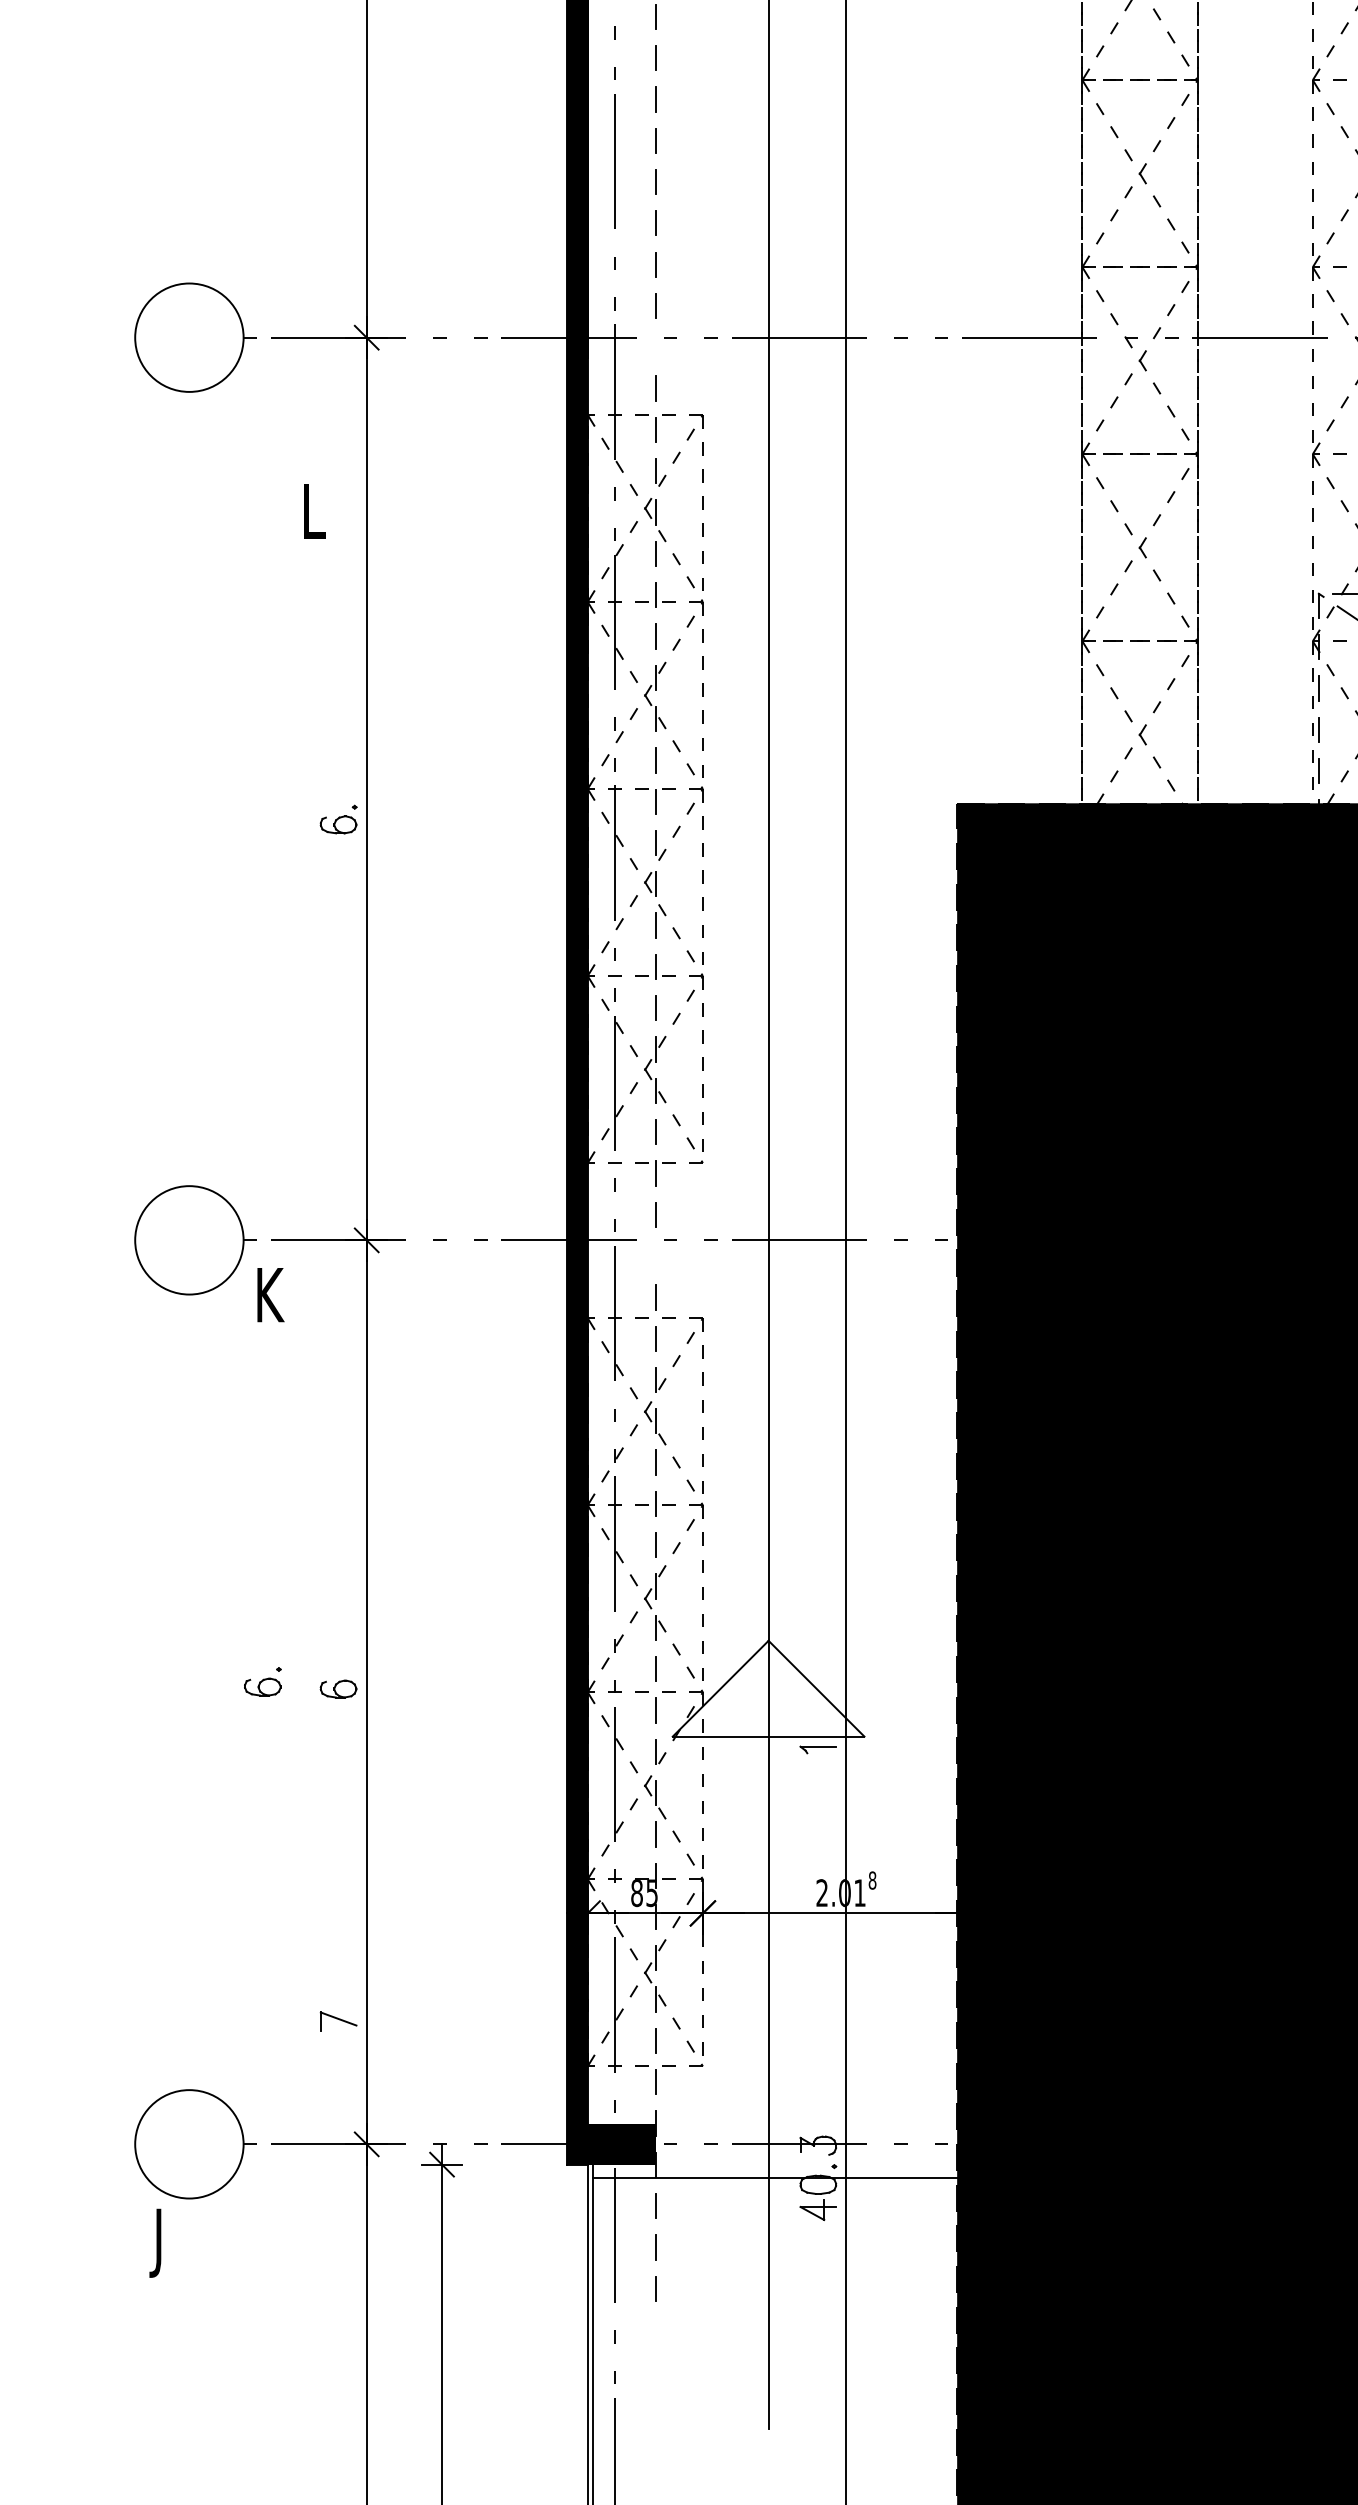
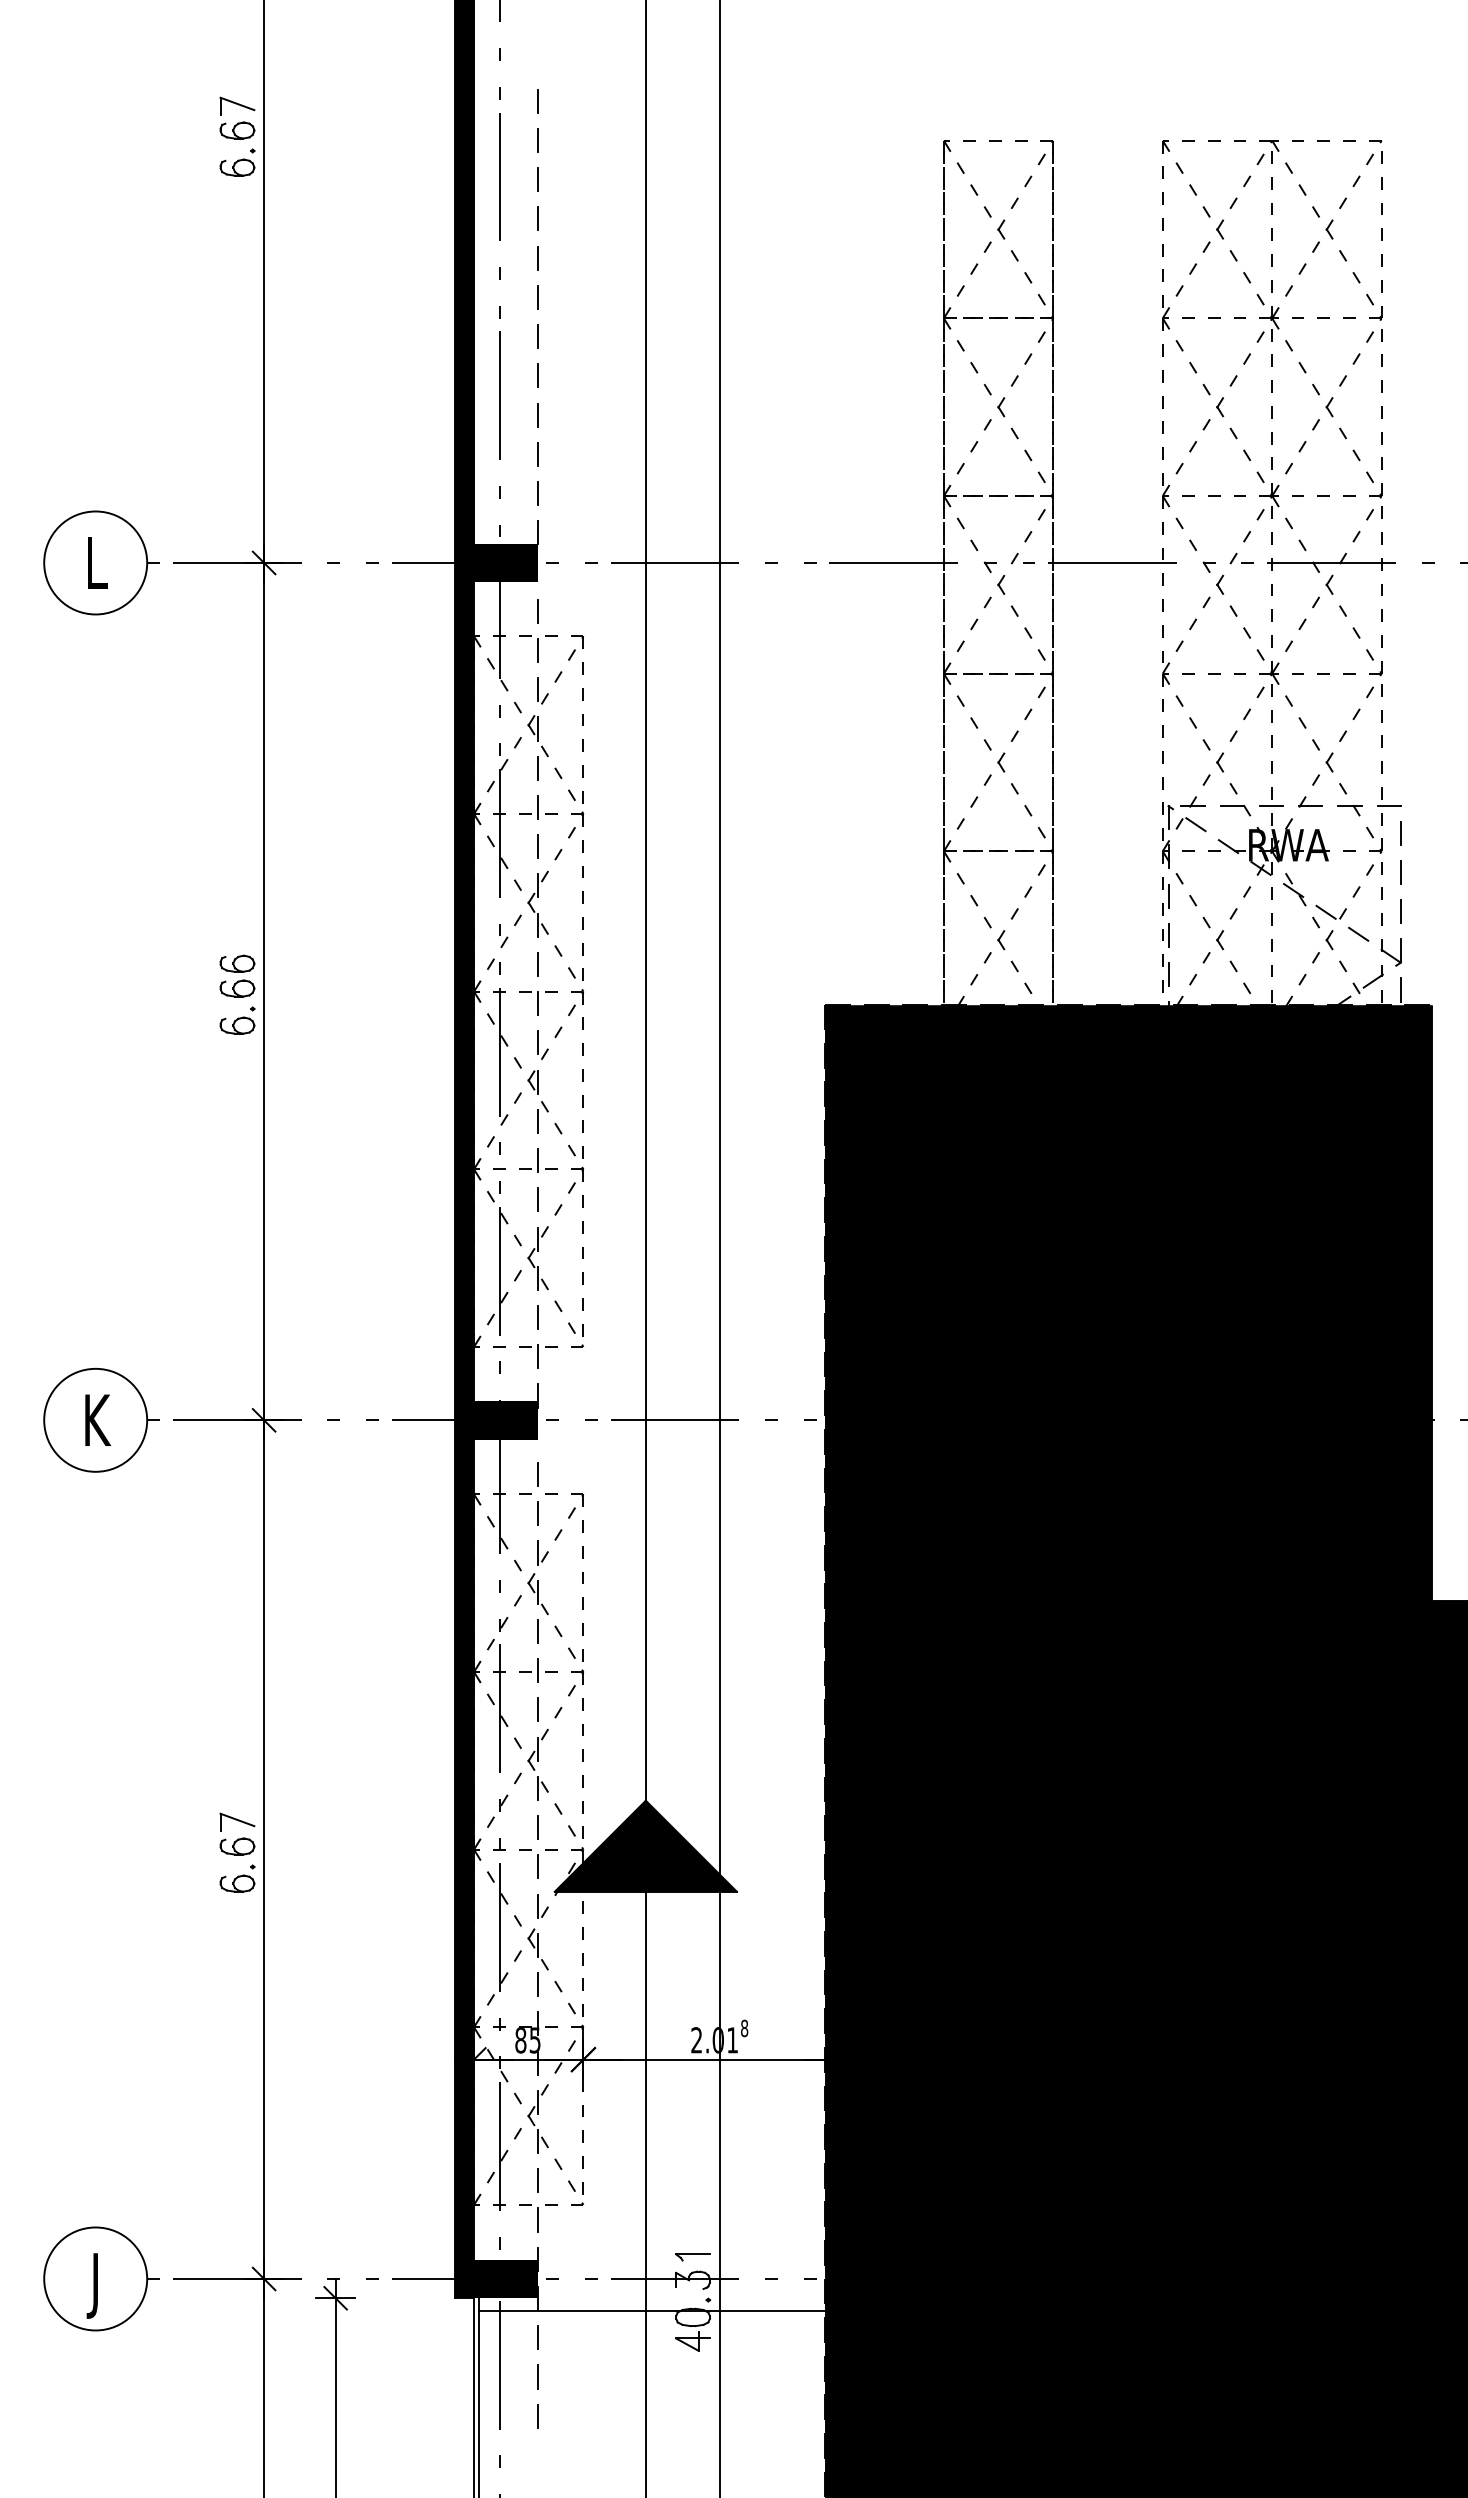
fill: (621, 337) -> (506, 562), added
text: (314, 510) -> (97, 562), moved
part: (338, 772) -> (237, 975), added
fill: (621, 1240) -> (506, 1420), added
text: (271, 1294) -> (98, 1419), moved
part: (262, 1681) -> (237, 1878), moved
fill: (768, 1687) -> (645, 1845), added
part: (817, 1750) -> (692, 2257), moved
part: (338, 2020) -> (237, 1821), moved
text: (154, 2242) -> (91, 2285), moved

